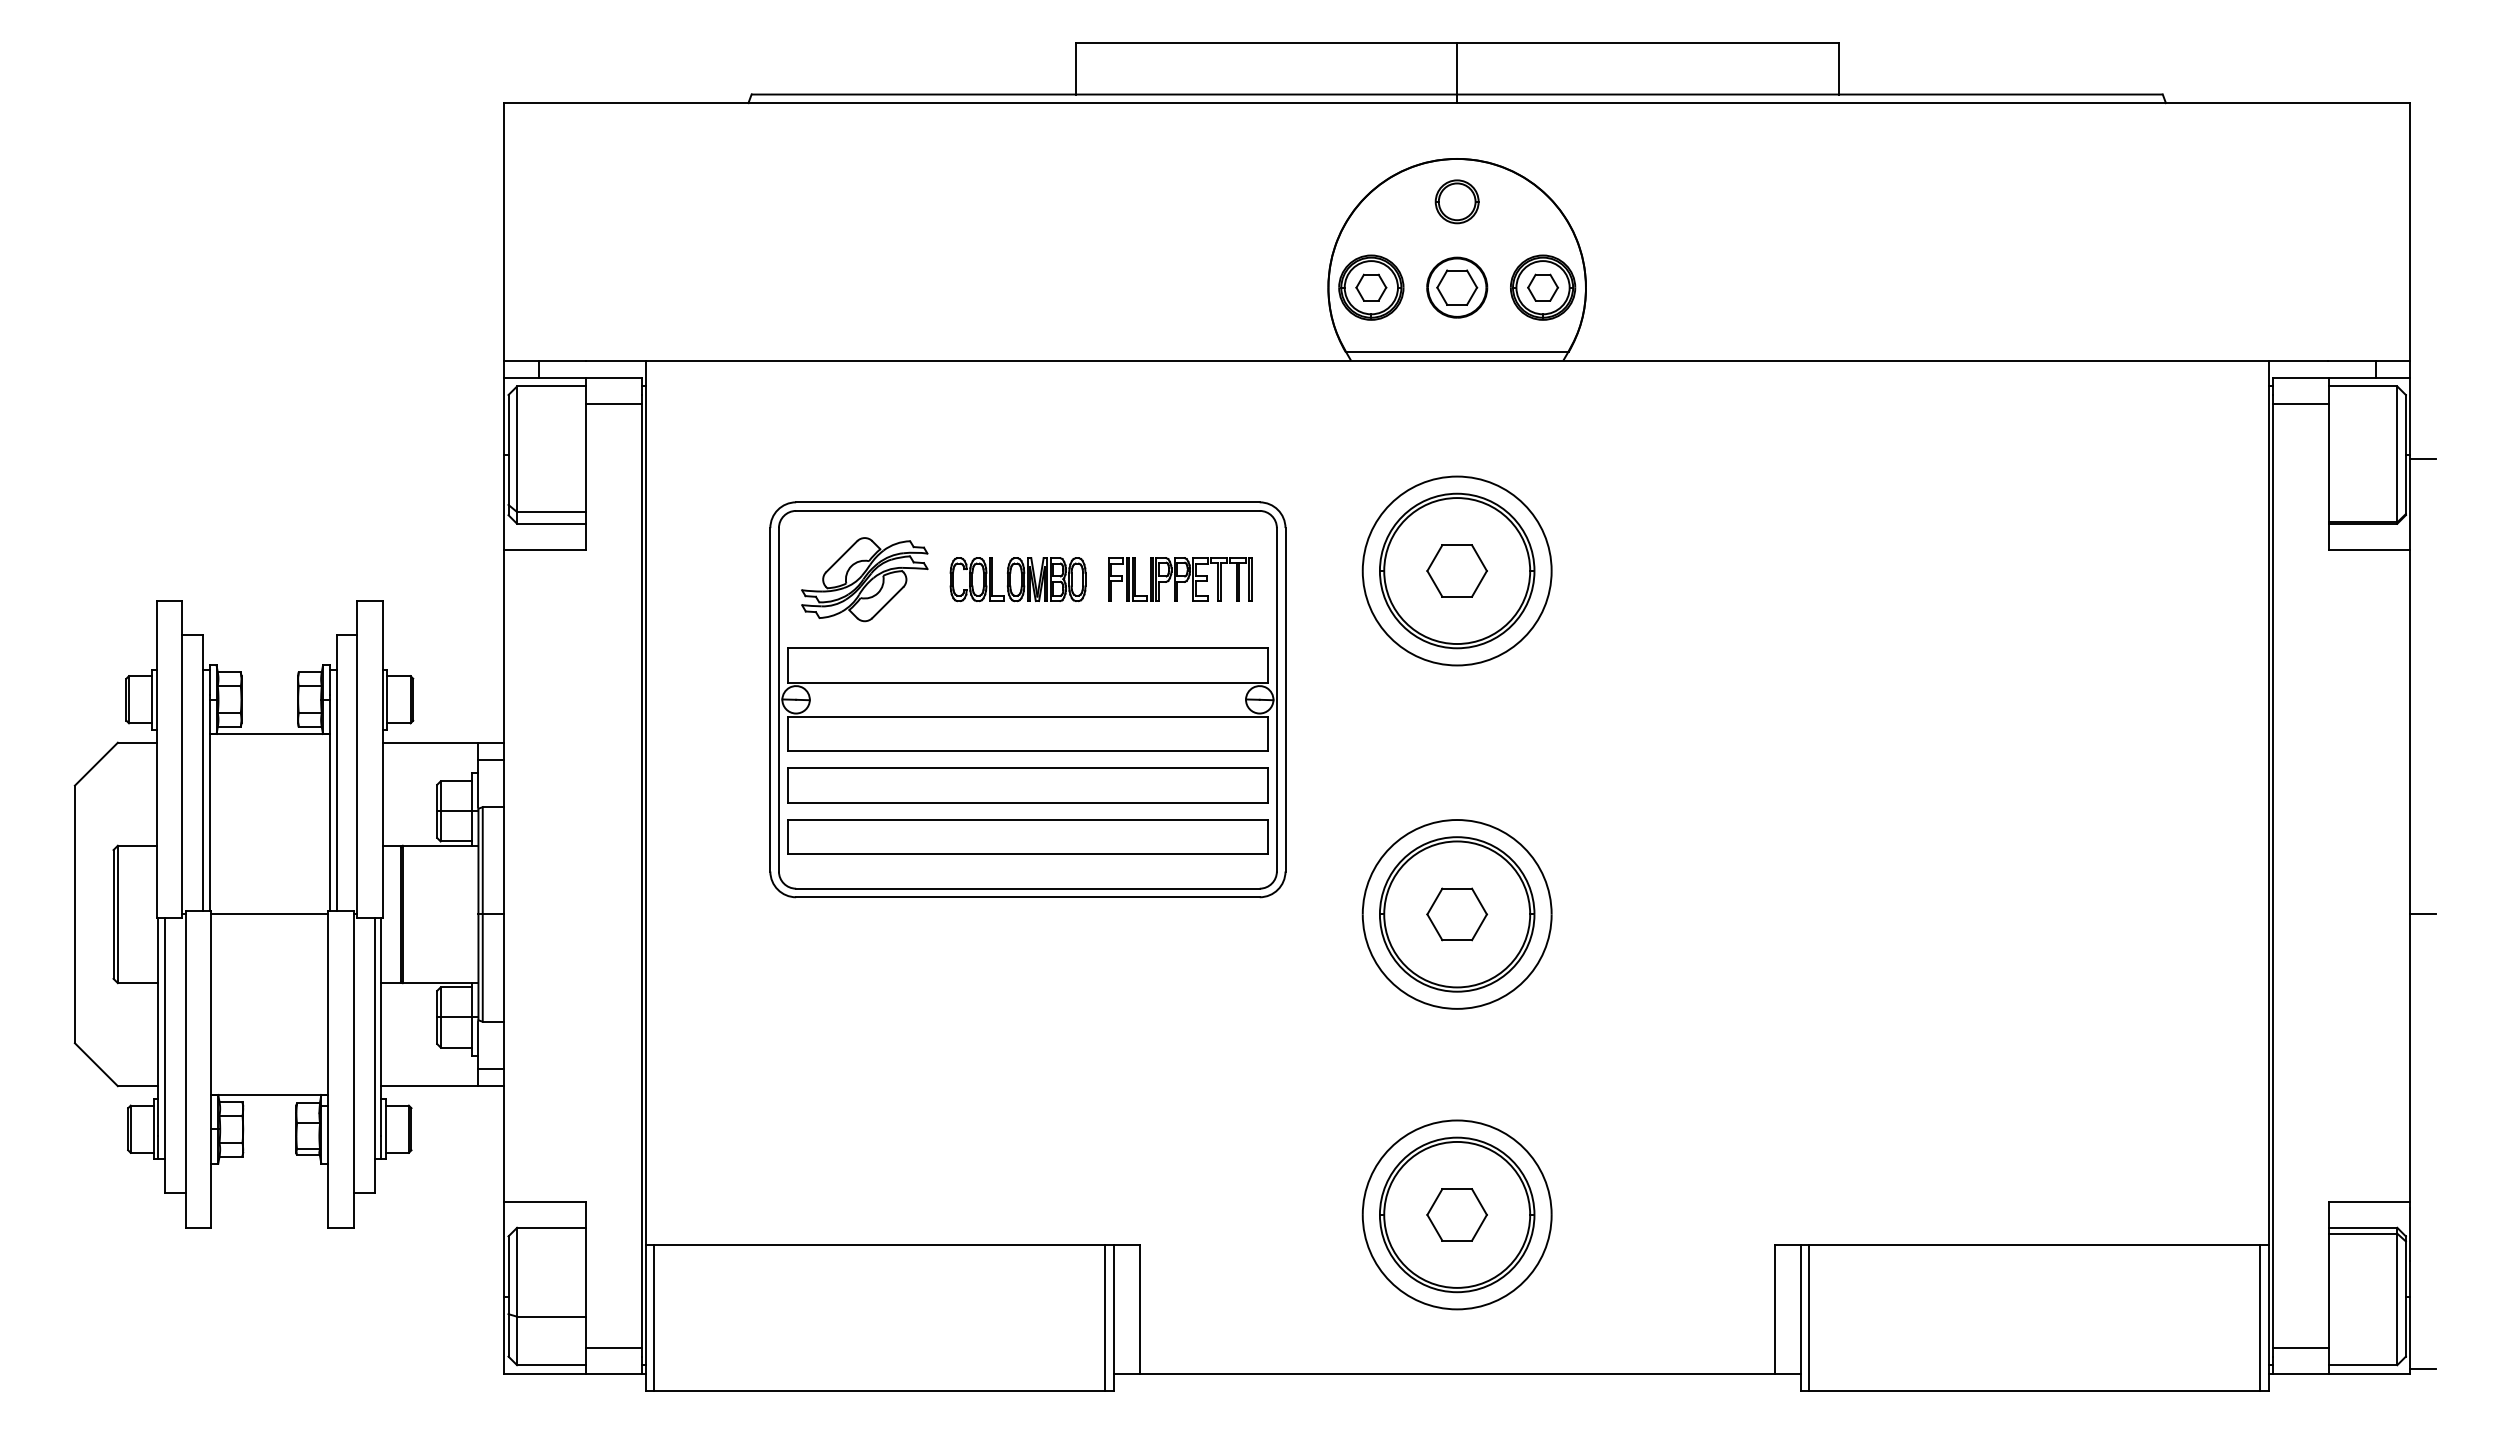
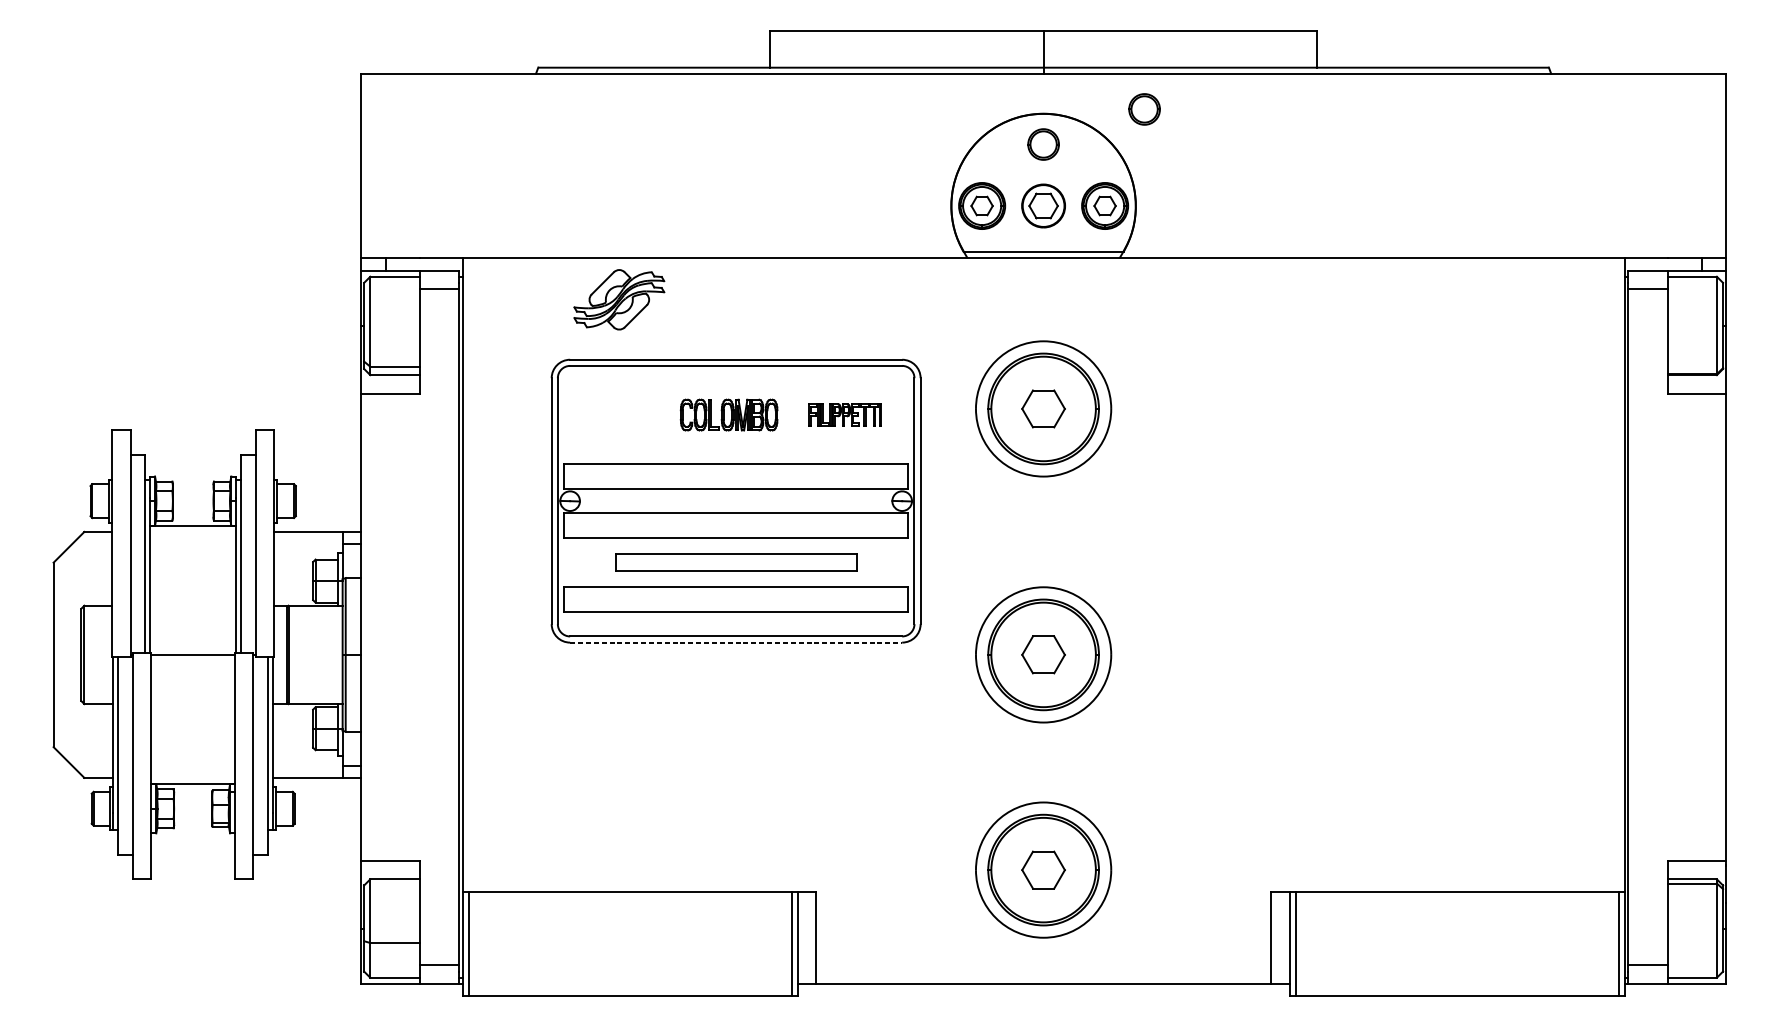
part: (1597, 152) -> (1144, 109), added
line: (2422, 459) -> (1734, 329), removed
part: (864, 579) -> (619, 299), moved
part: (1180, 579) -> (845, 415), size x0.7
part: (1027, 785) -> (735, 562), size x0.7
line: (1027, 897) -> (735, 642), solid -> dashed
line: (2422, 914) -> (1734, 654), removed
line: (2422, 1369) -> (1734, 980), removed

